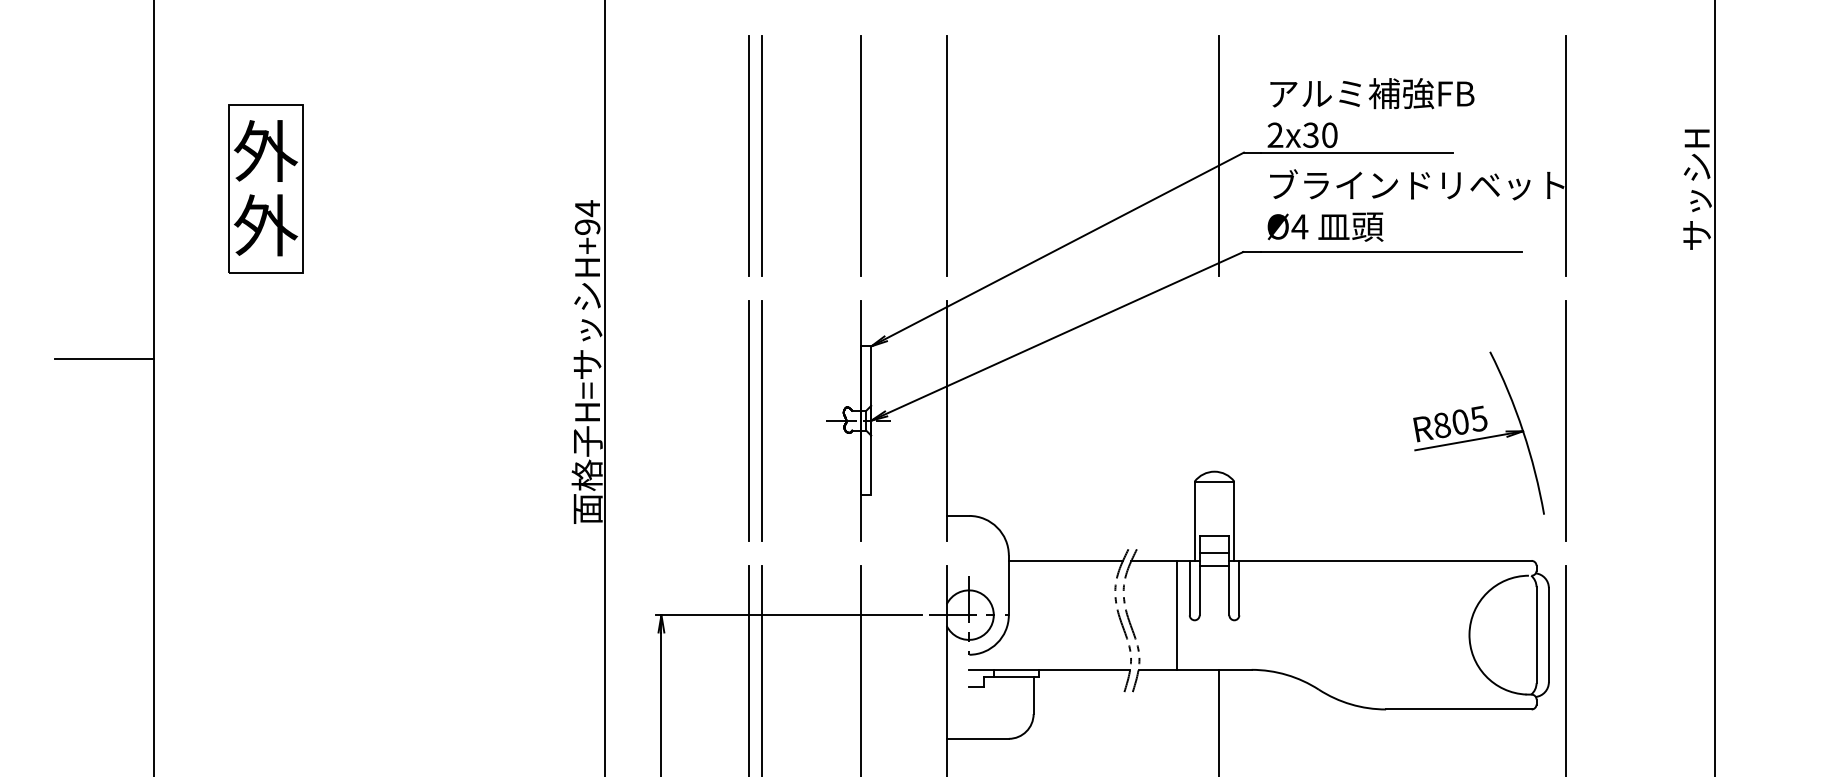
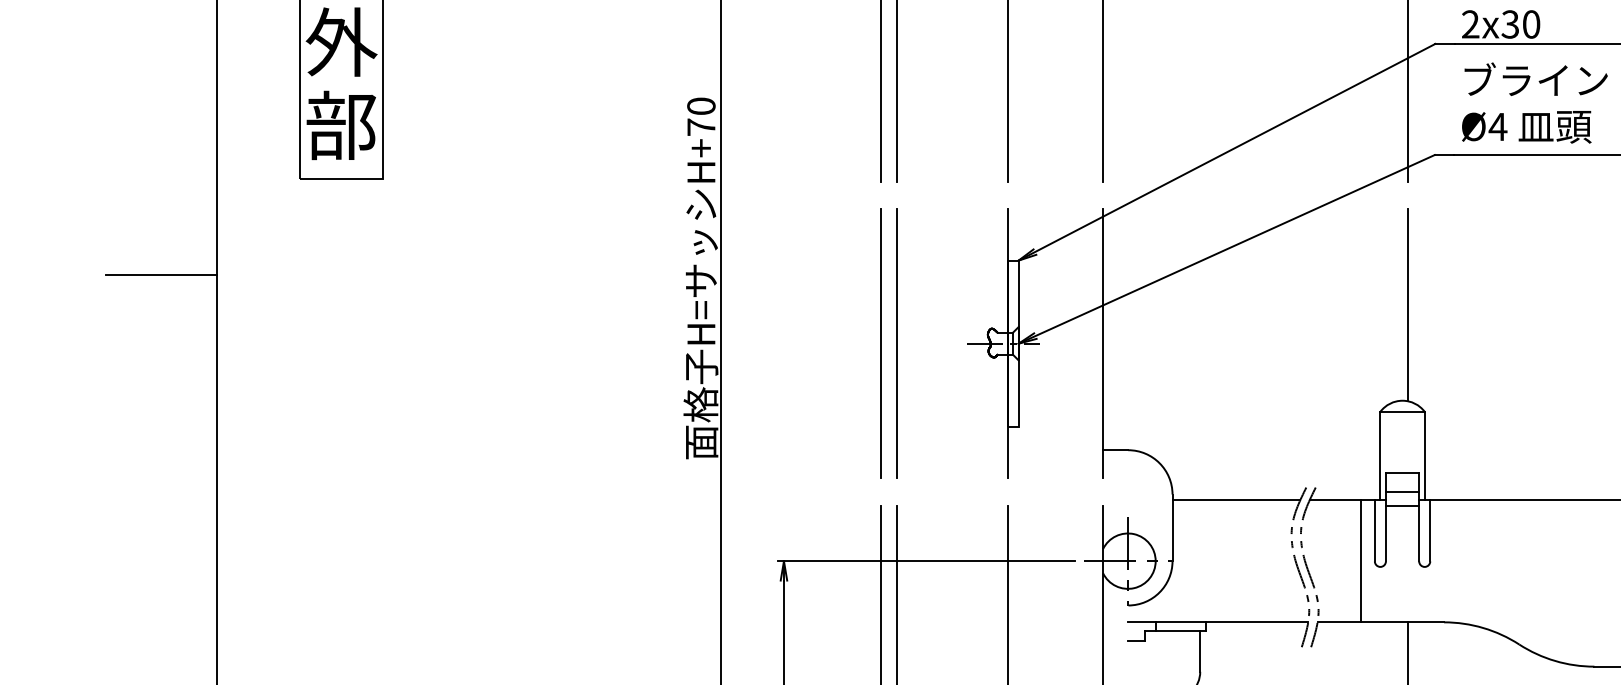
text: (587, 217) -> (701, 116), H+94 -> H+70
text: (265, 225) -> (341, 125), 外 -> 部
line: (1219, 386) -> (1408, 305), added

